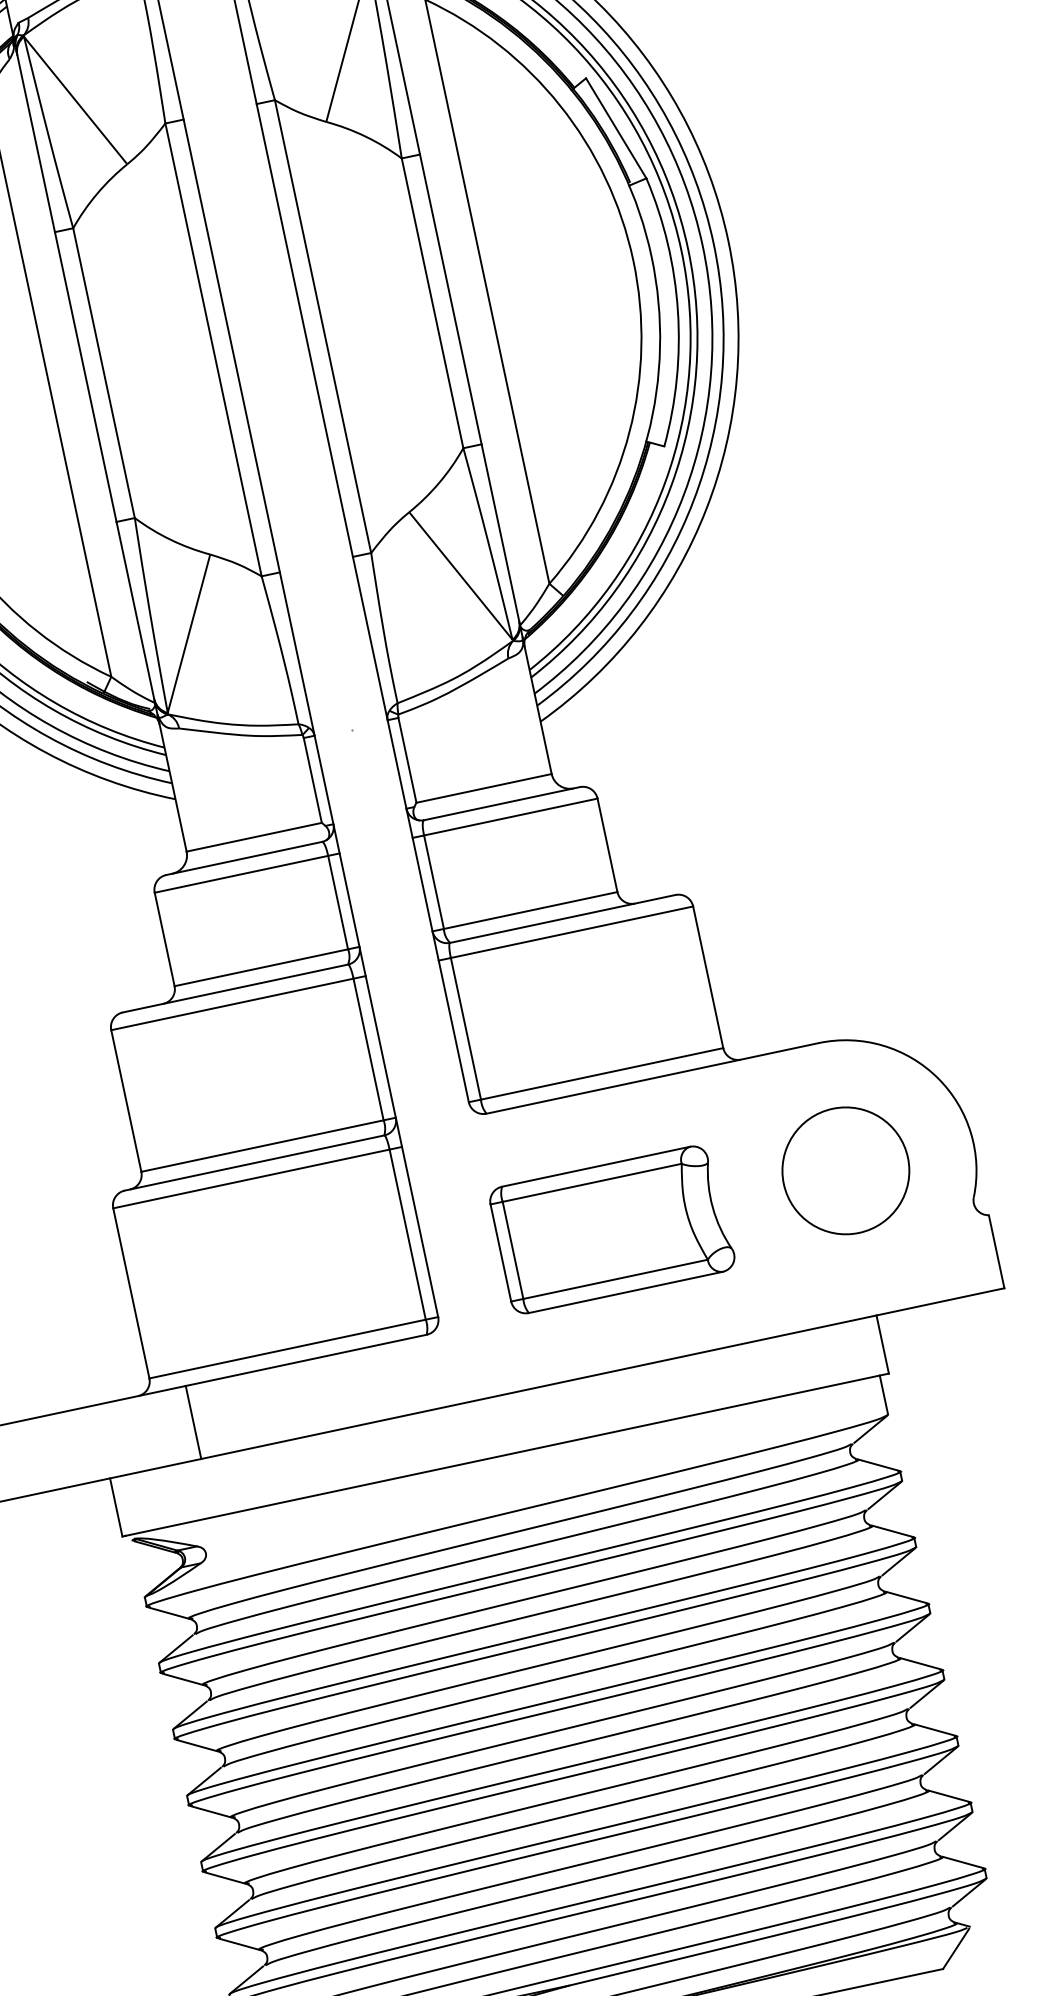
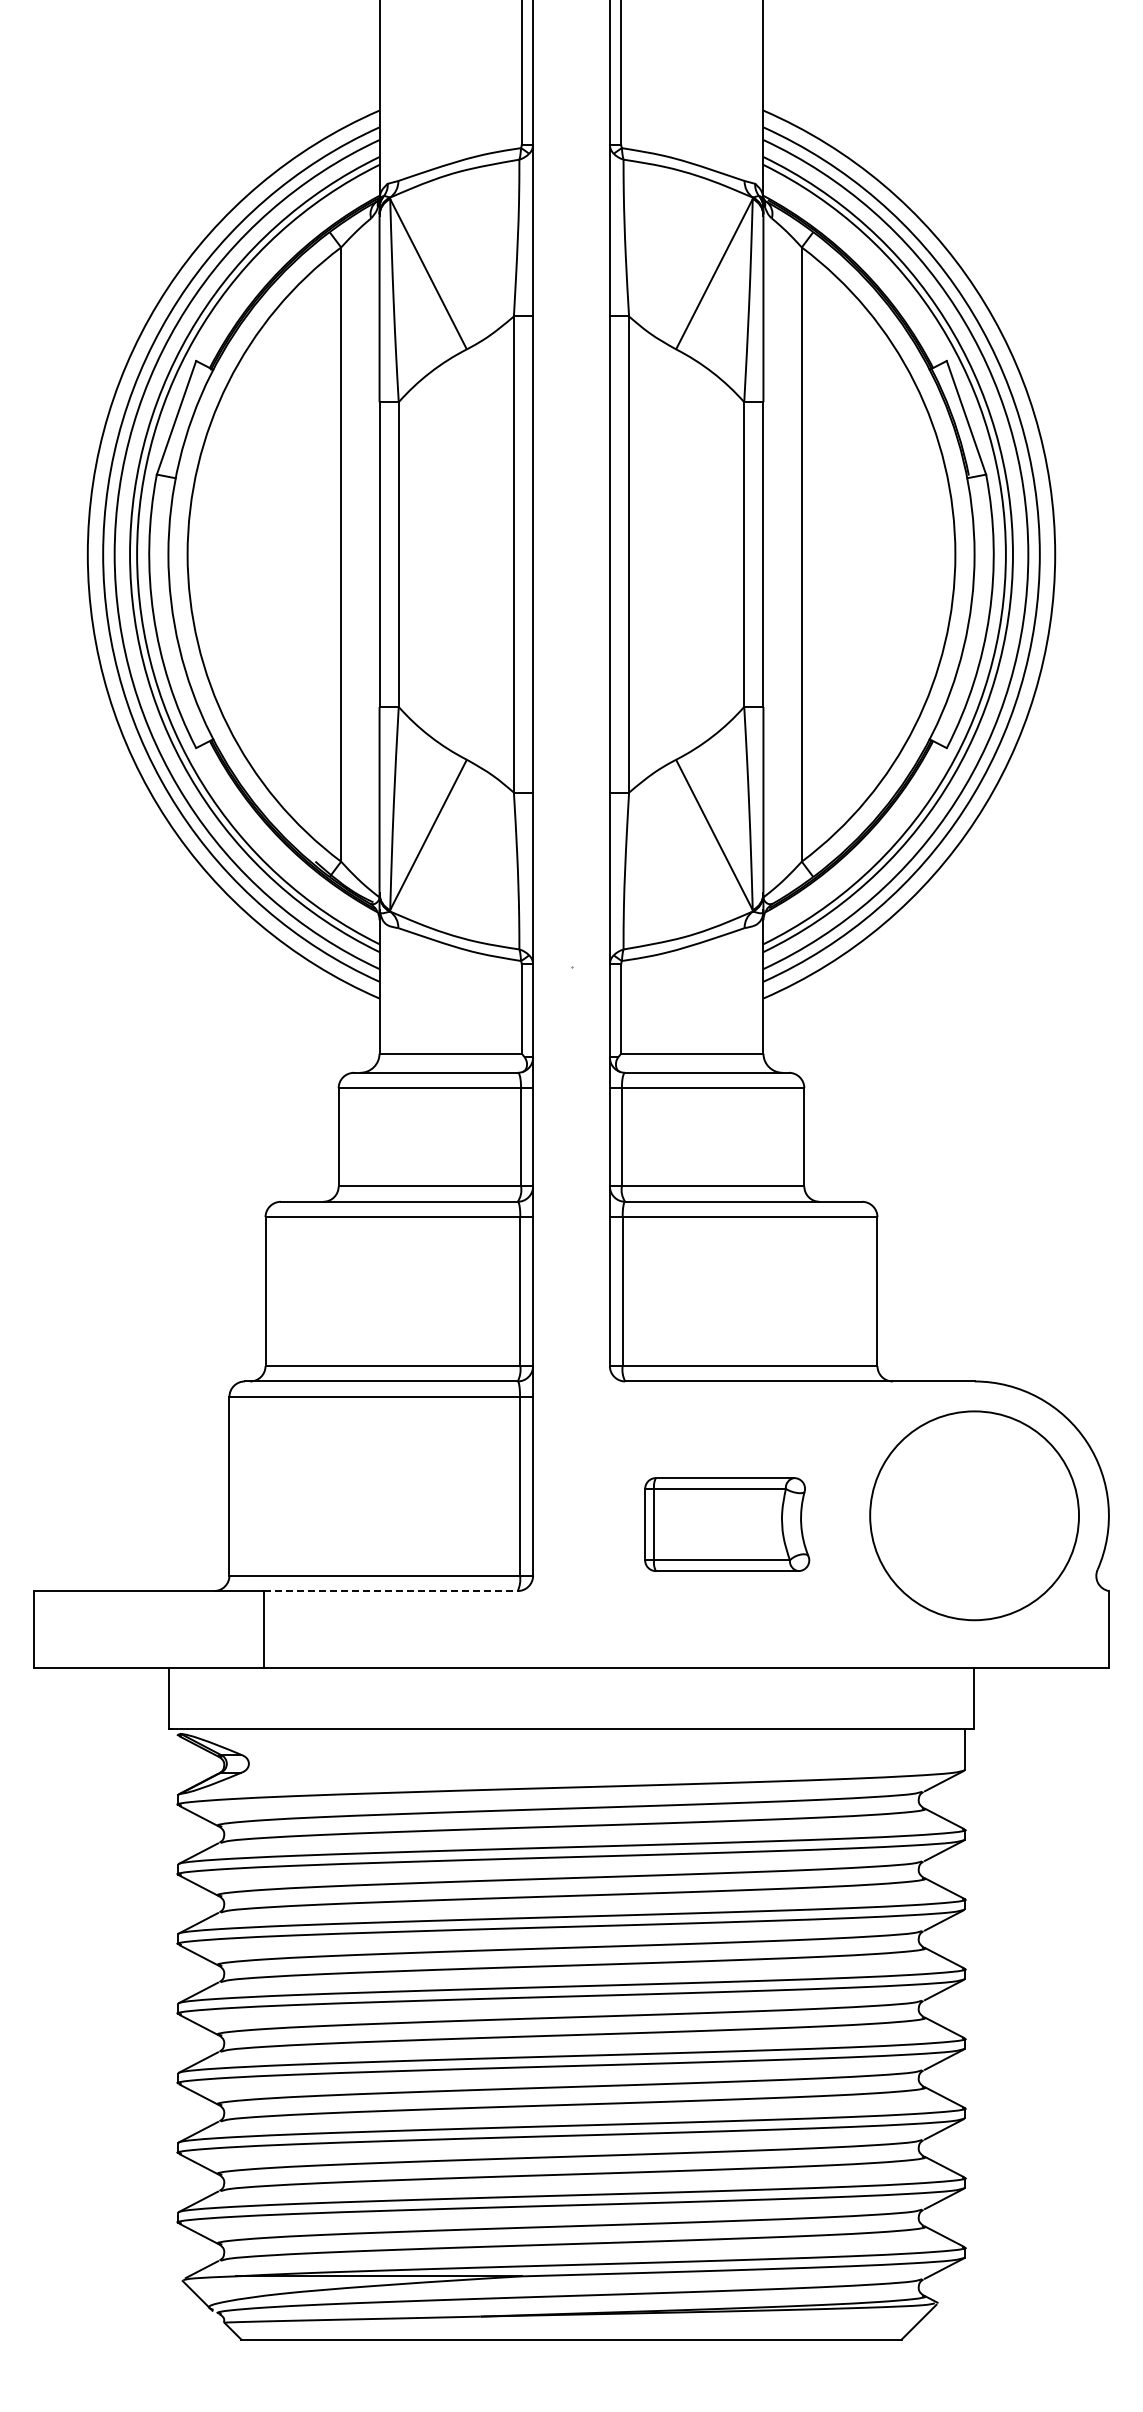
circle: (845, 1170) -> (974, 1515), size x1.6
part: (612, 1229) -> (727, 1524), size x0.7
line: (306, 1360) -> (391, 1591), solid -> dashed

